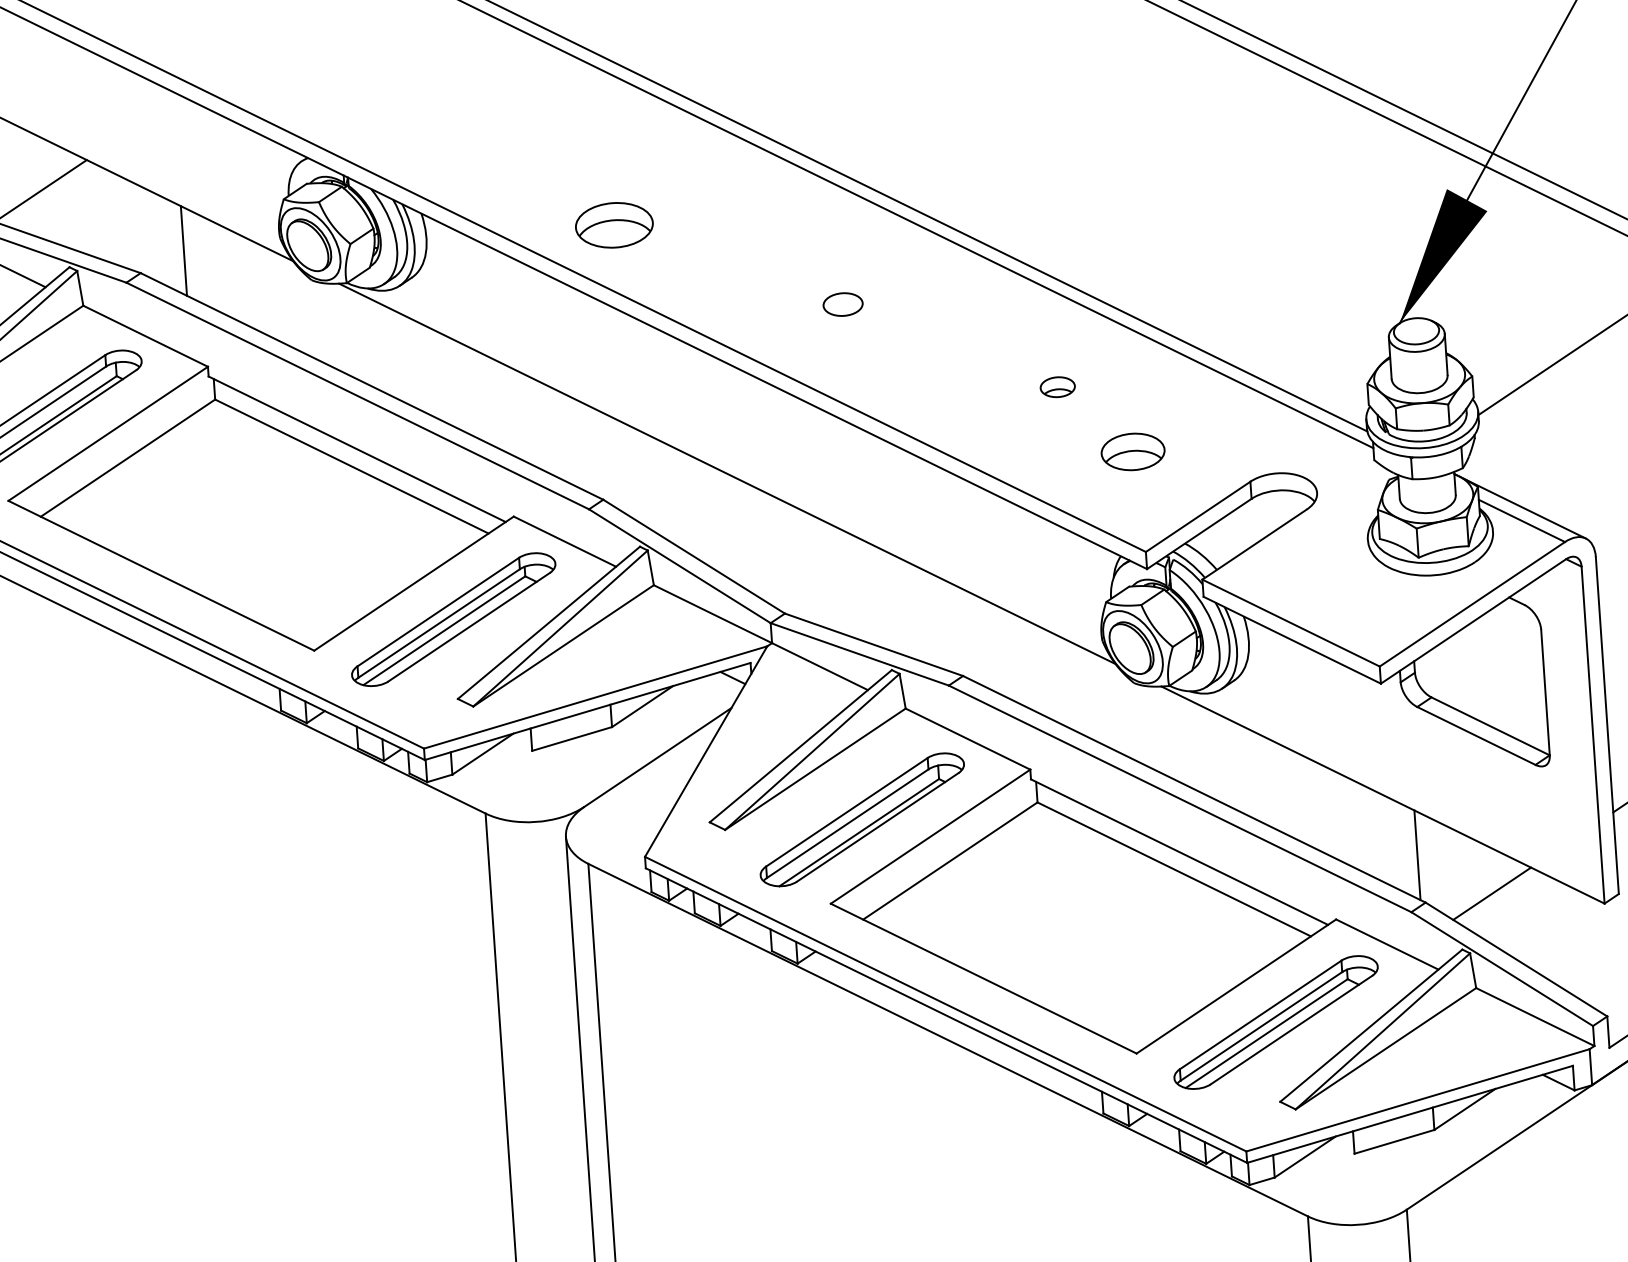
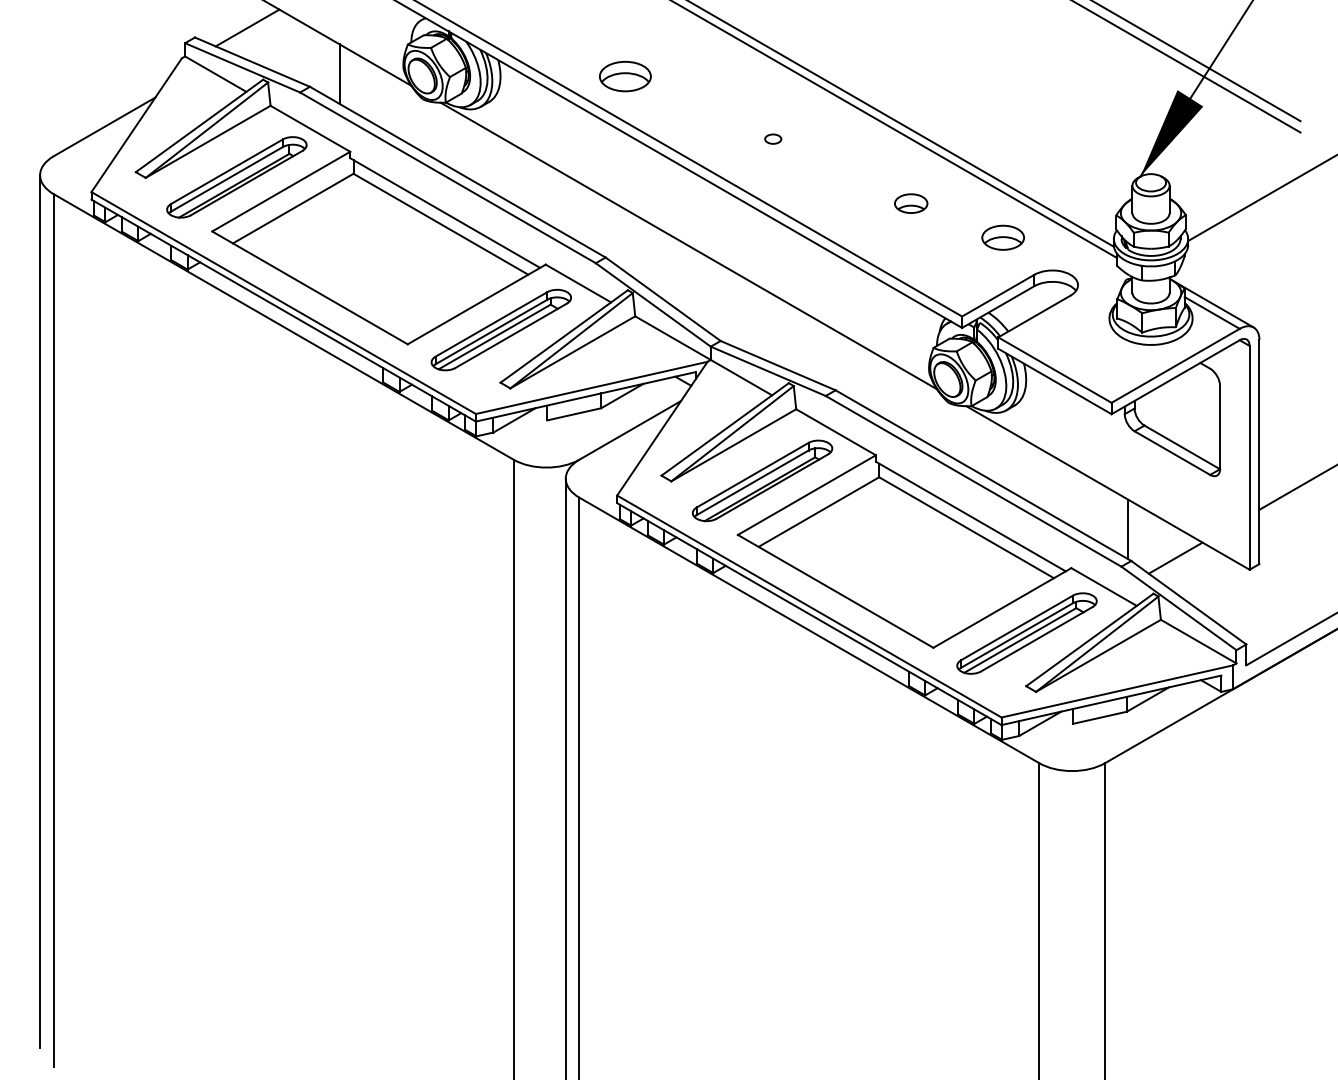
part: (843, 303) -> (773, 138), size x0.62
part: (1058, 387) -> (911, 203), size x1.43
part: (1132, 451) -> (1002, 237), moved

